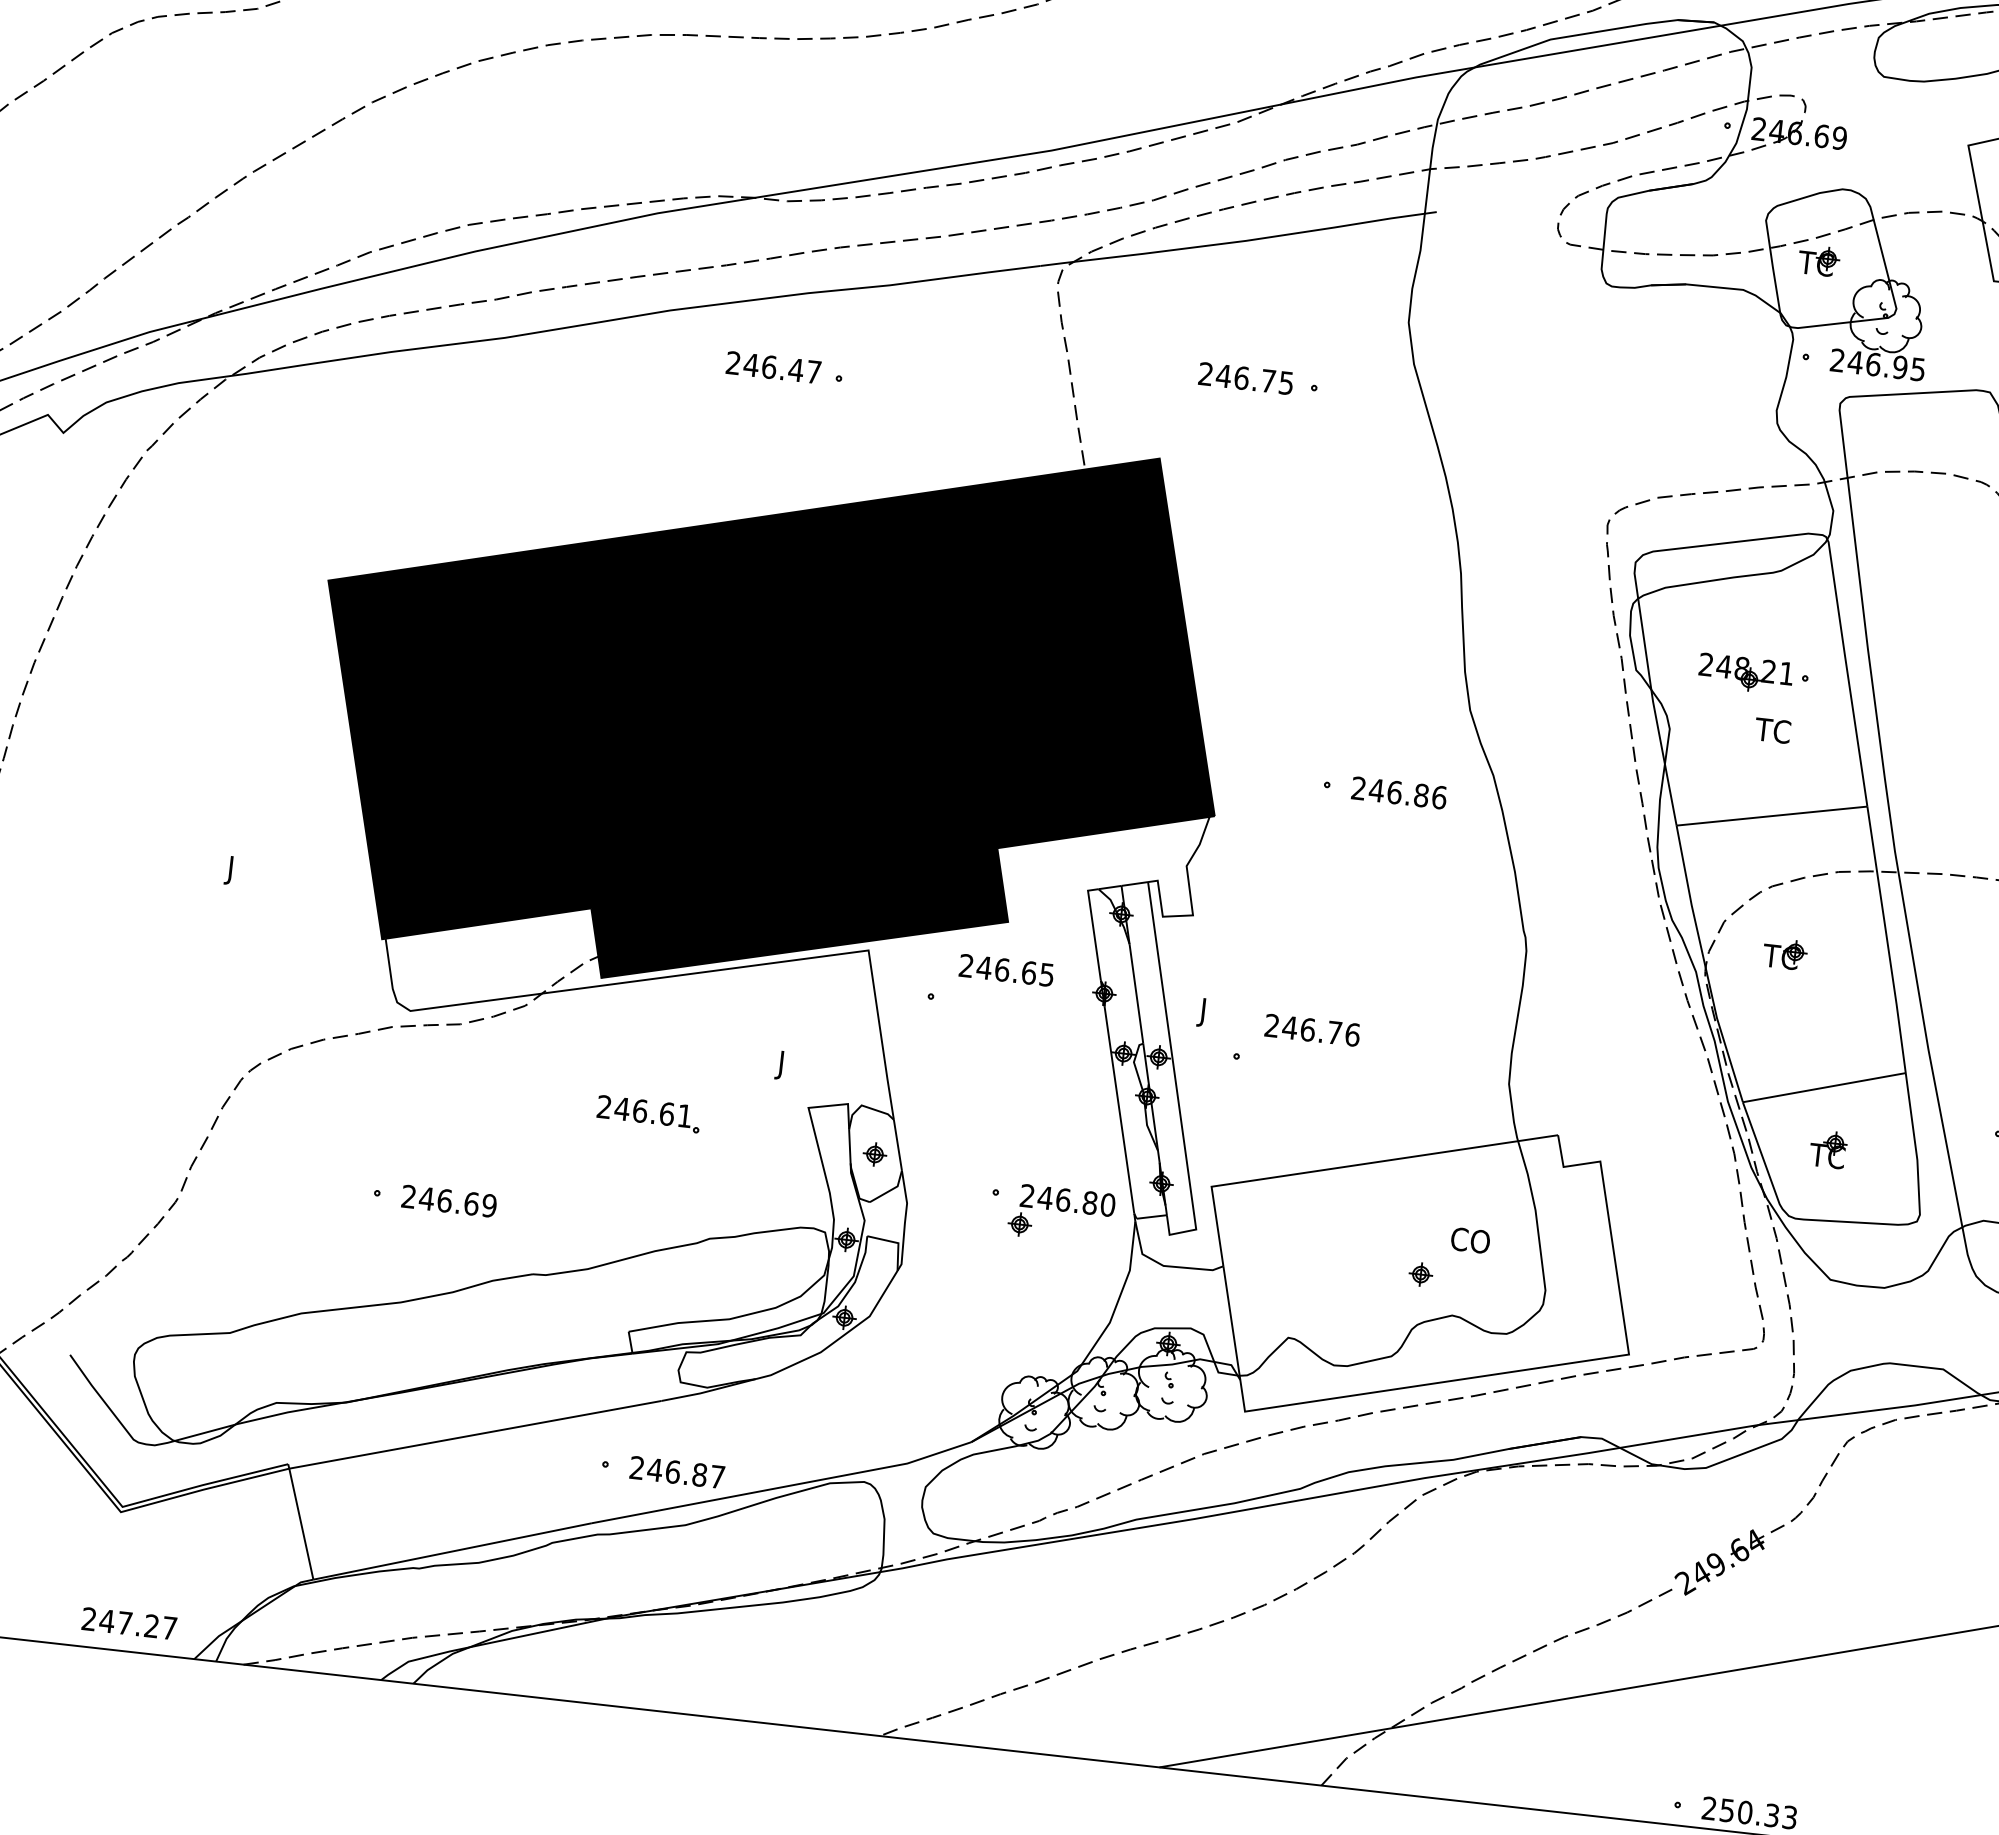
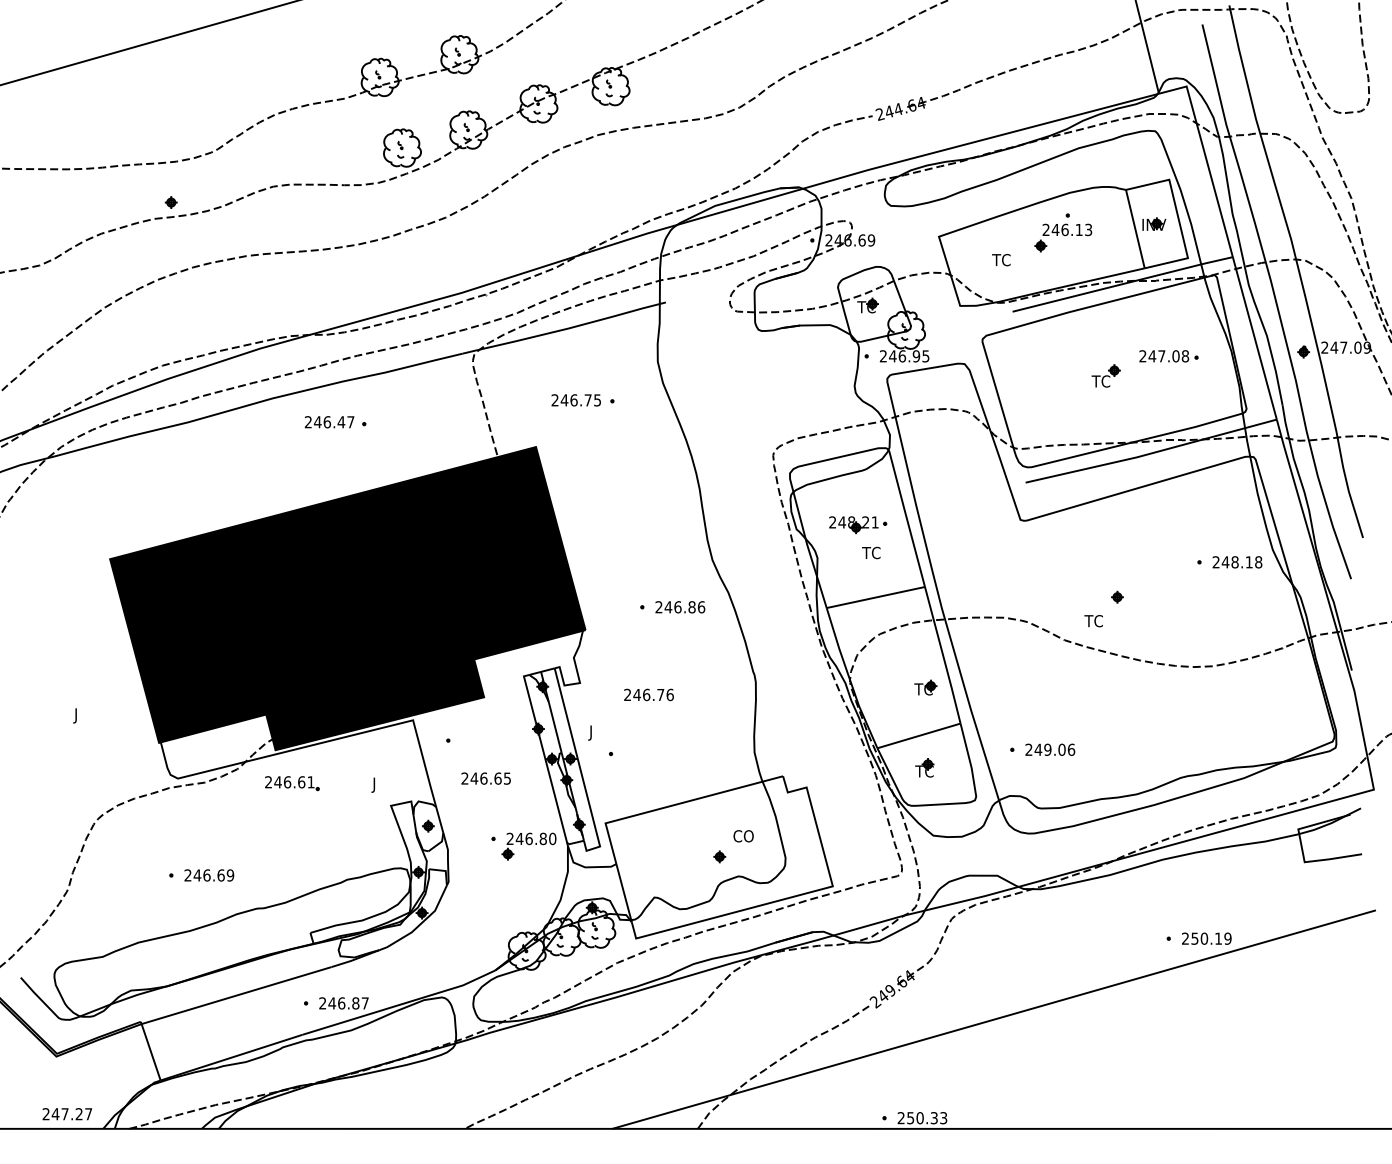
part: (1784, 953) -> (925, 687), moved
text: (1005, 970) -> (485, 778), moved
text: (1311, 1029) -> (648, 694), moved
part: (649, 1114) -> (292, 783), moved

